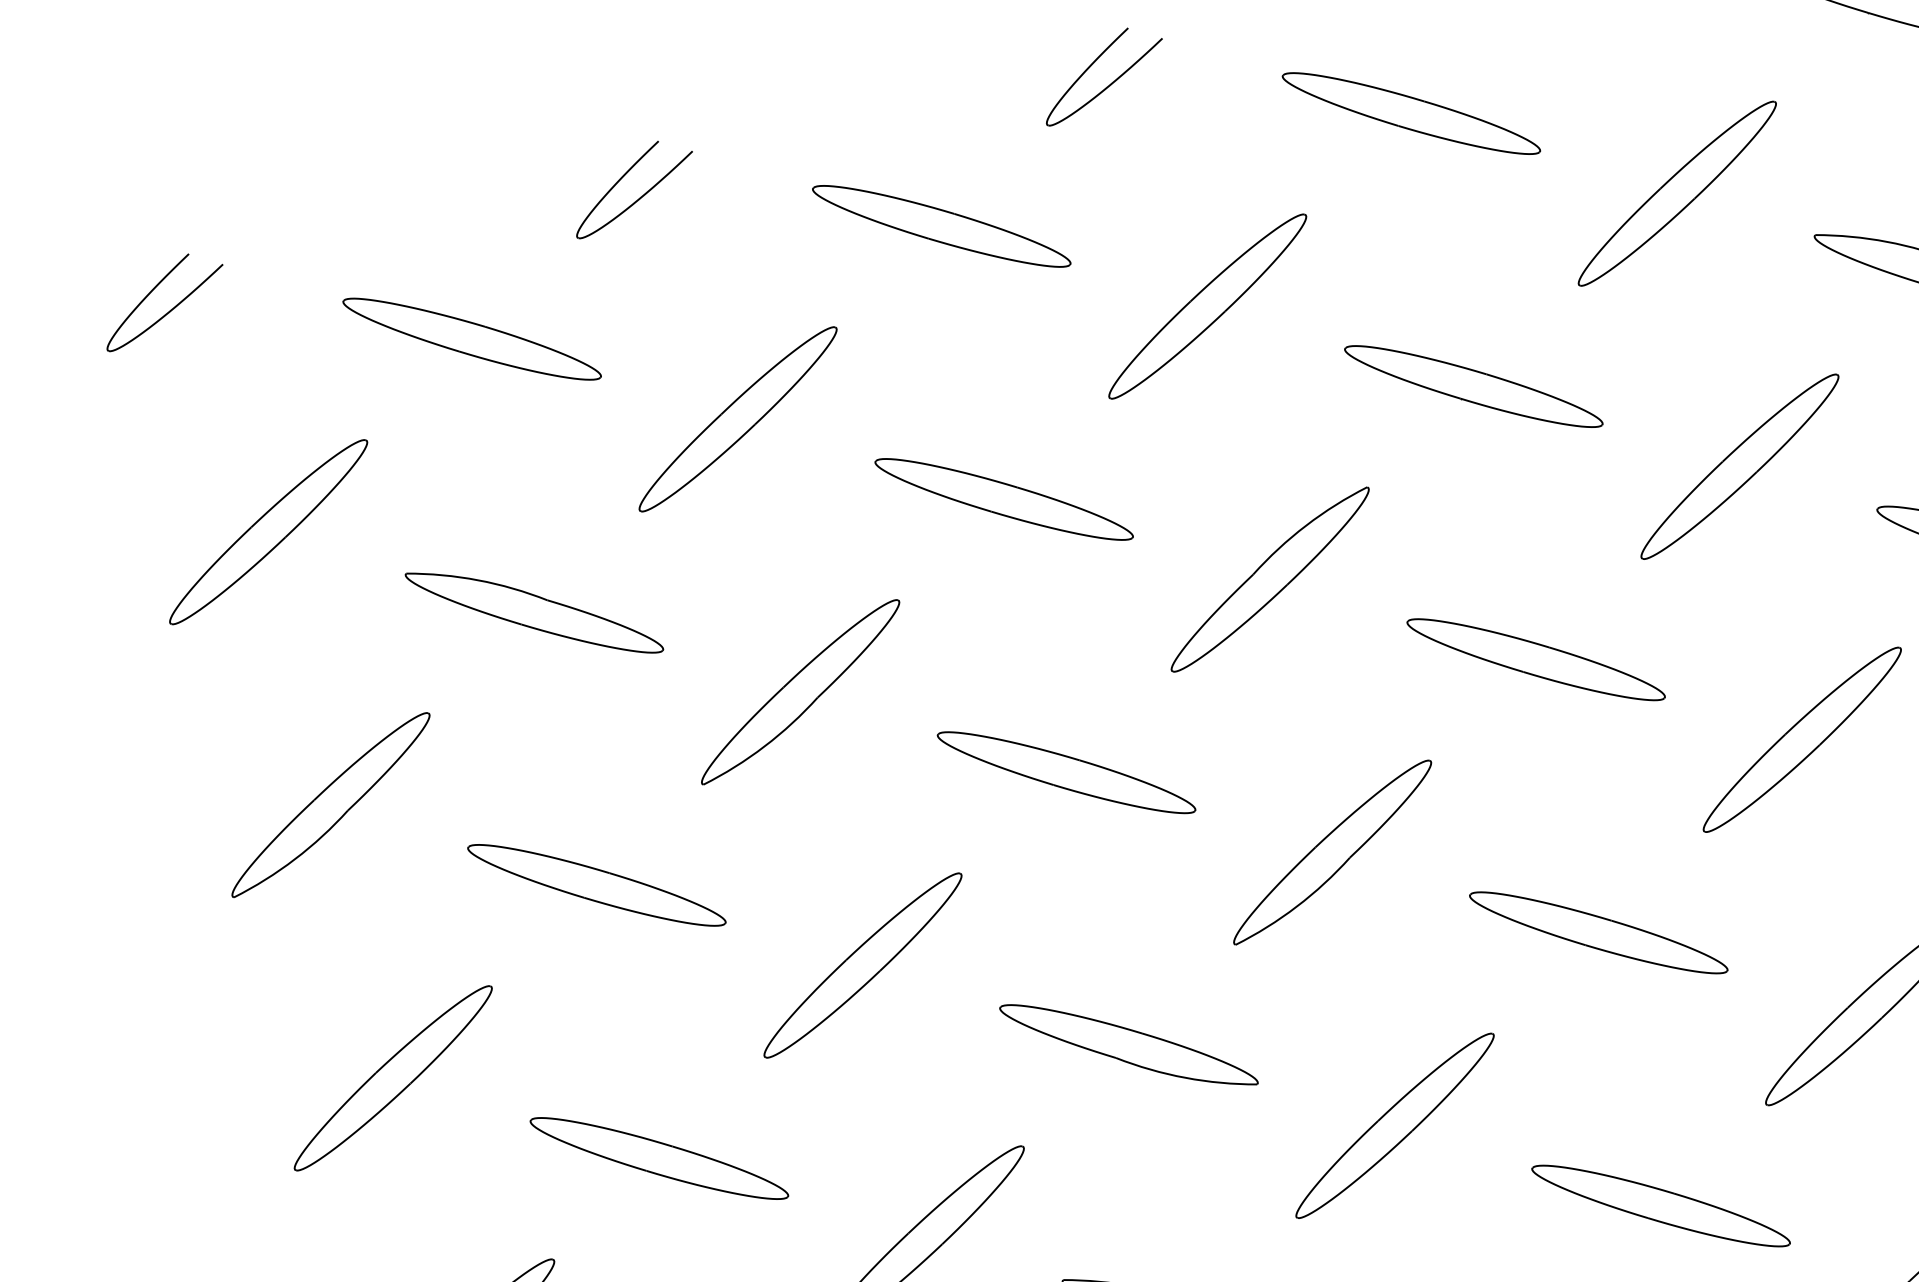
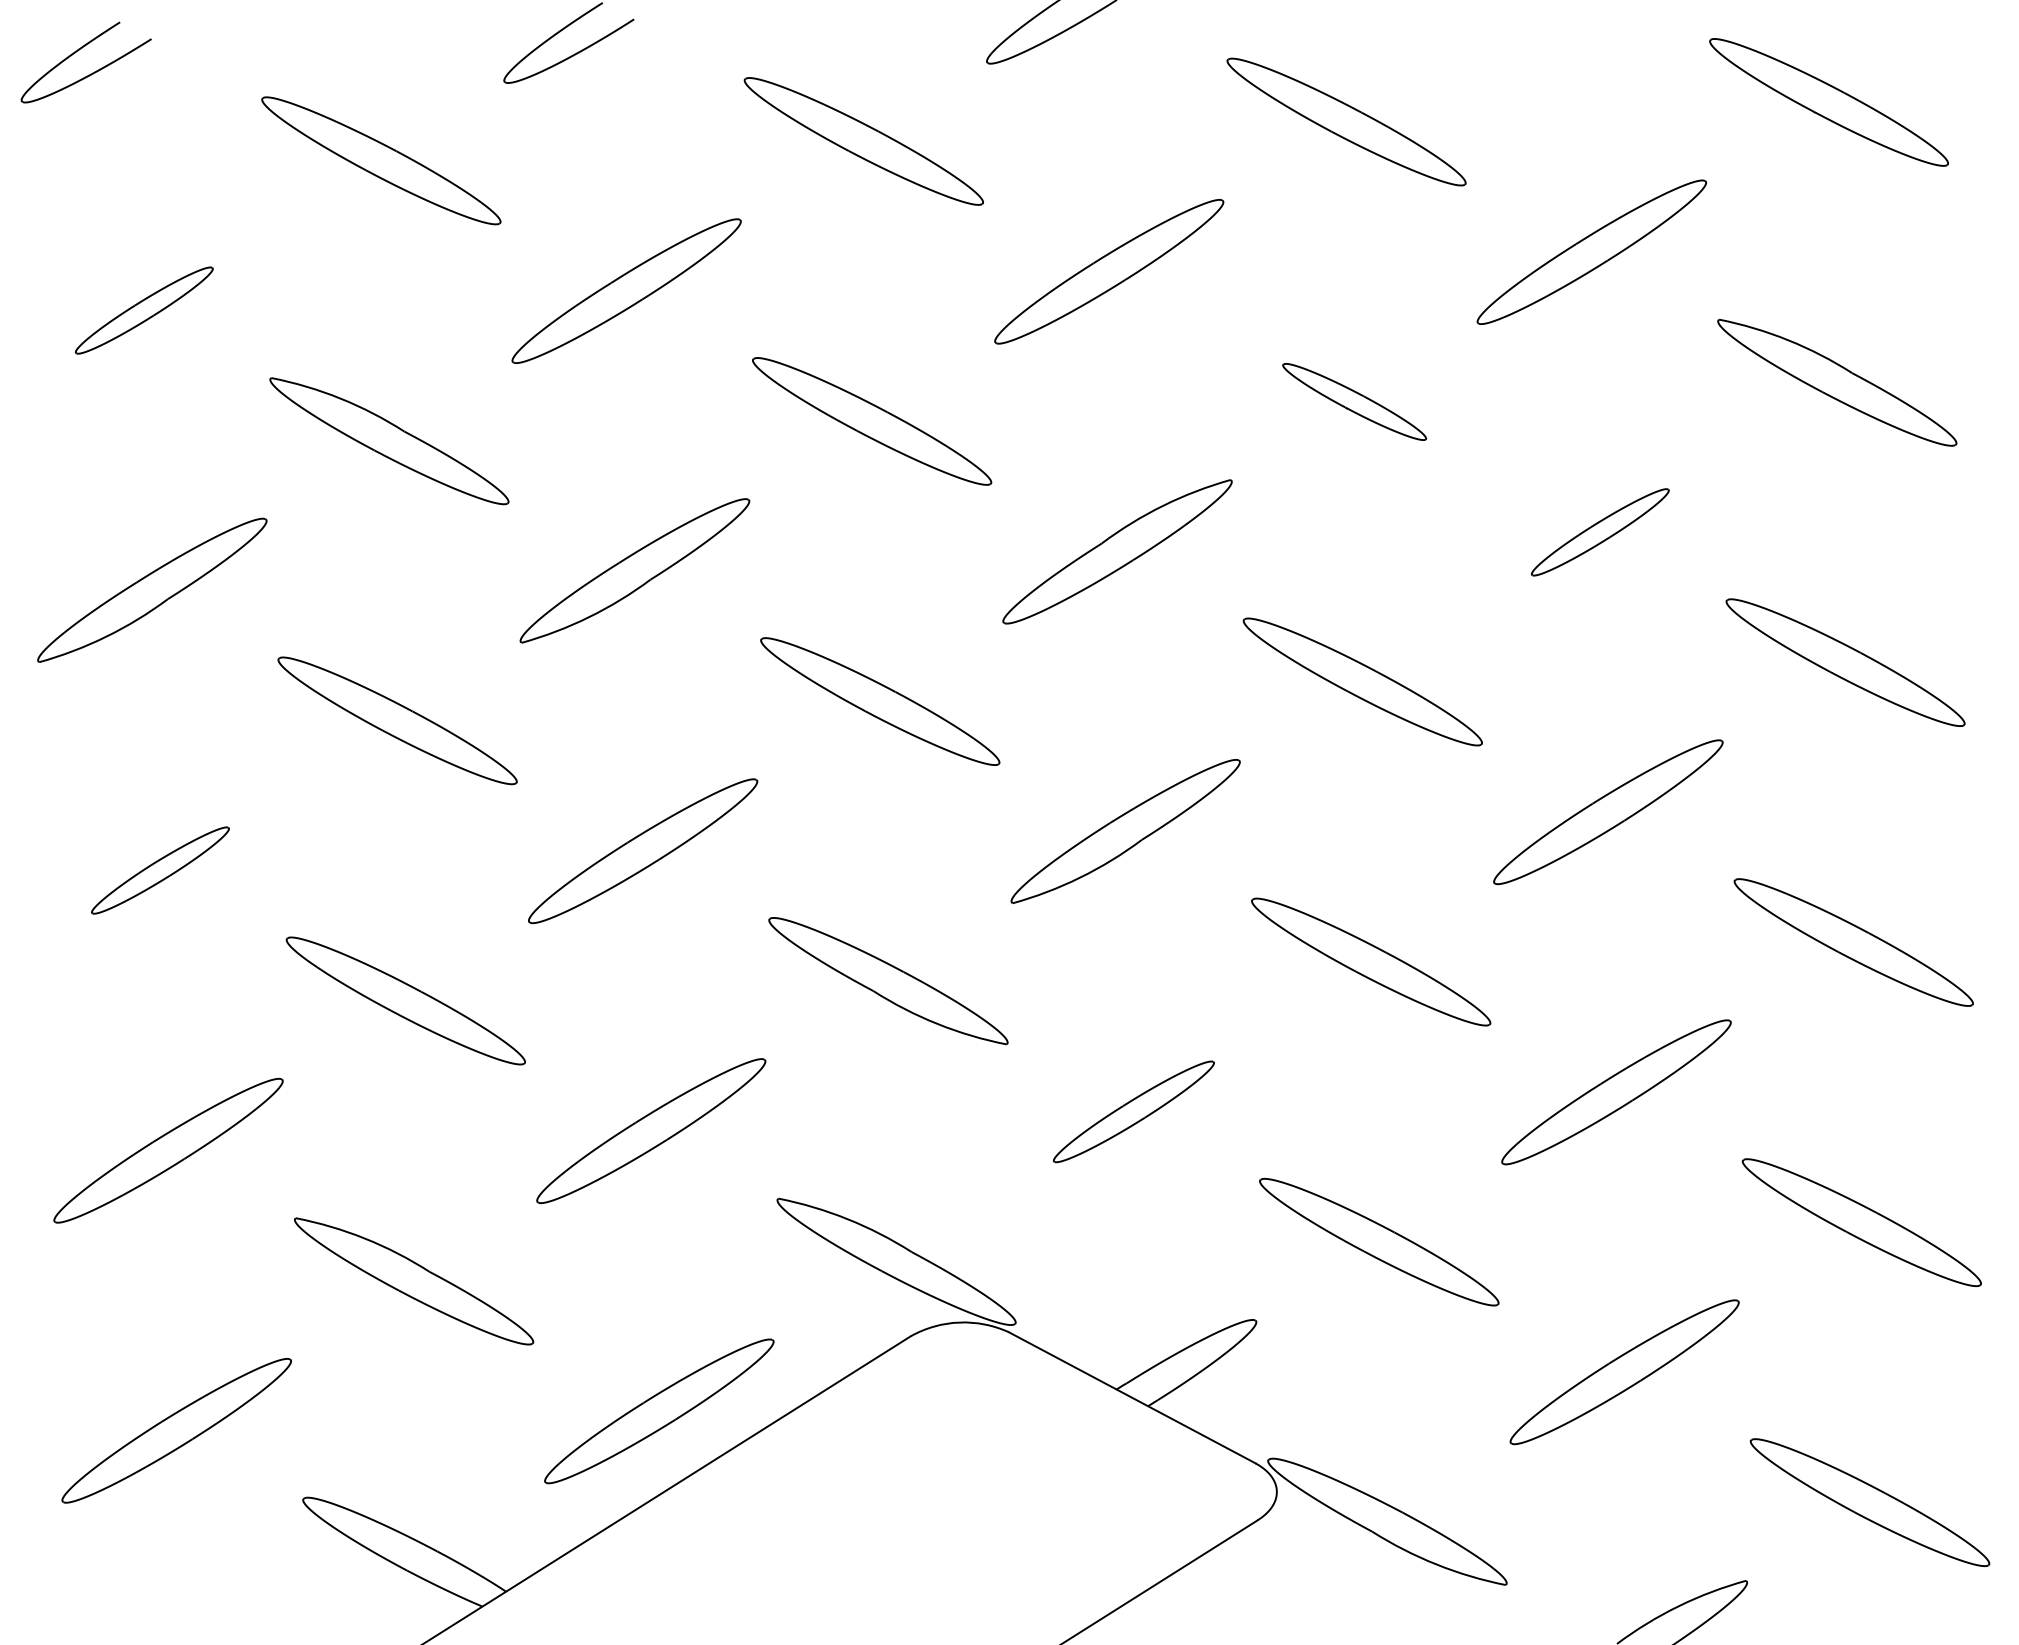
part: (1473, 386) -> (1354, 401), size x0.6
part: (1740, 466) -> (1600, 532), size x0.6
part: (268, 531) -> (144, 310), size x0.6
part: (393, 1078) -> (160, 870), size x0.6
part: (1394, 1125) -> (1133, 1111), size x0.7

